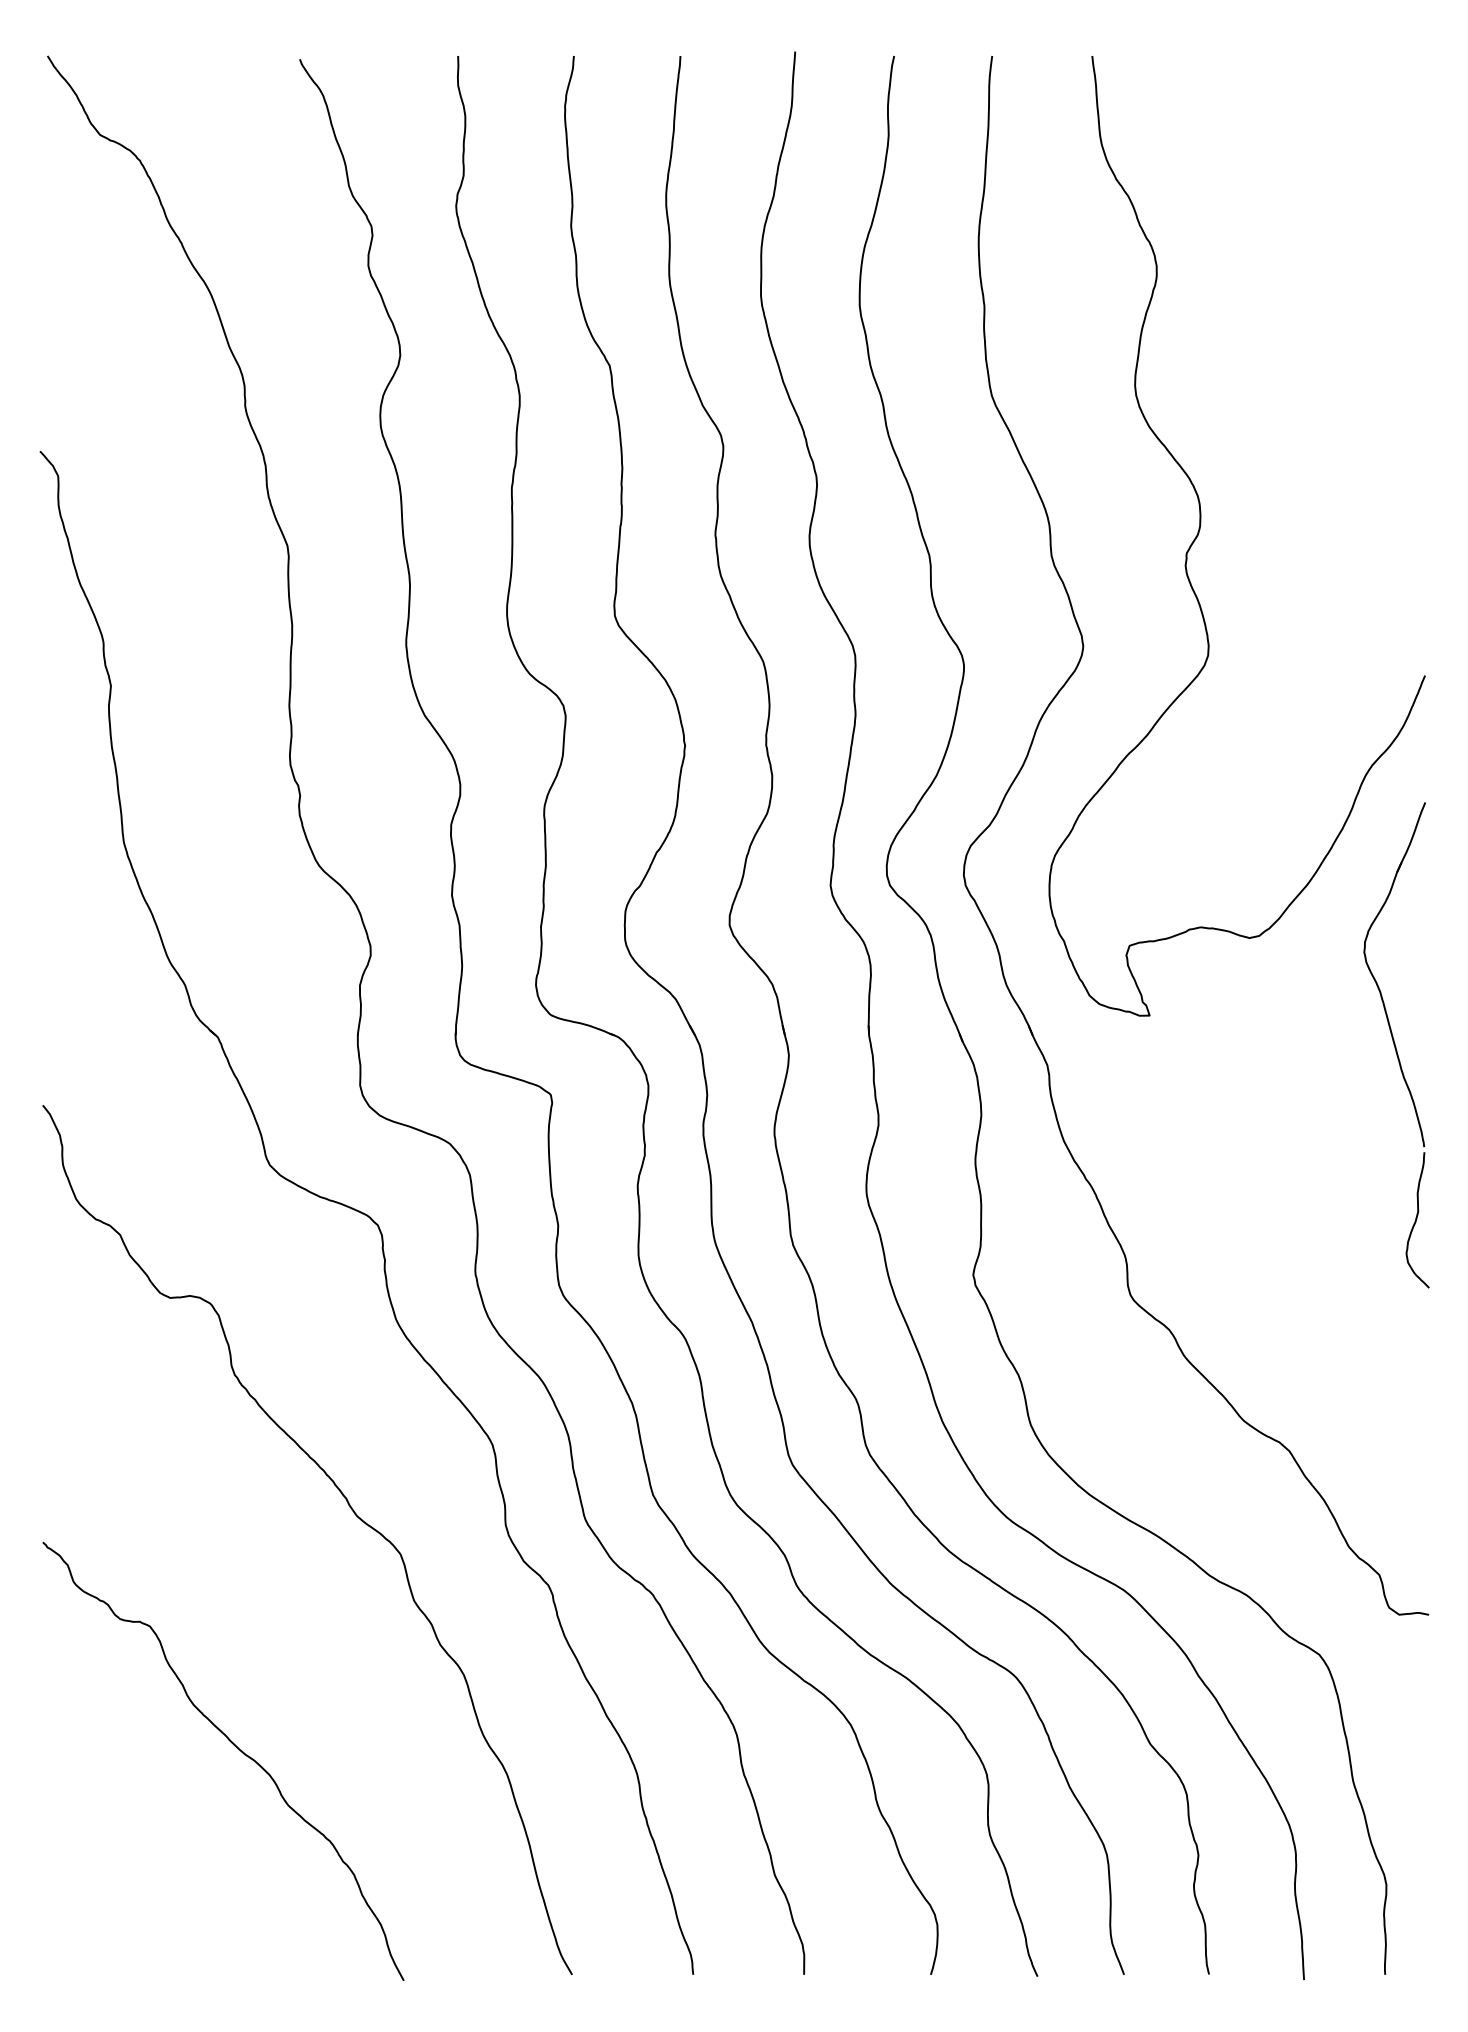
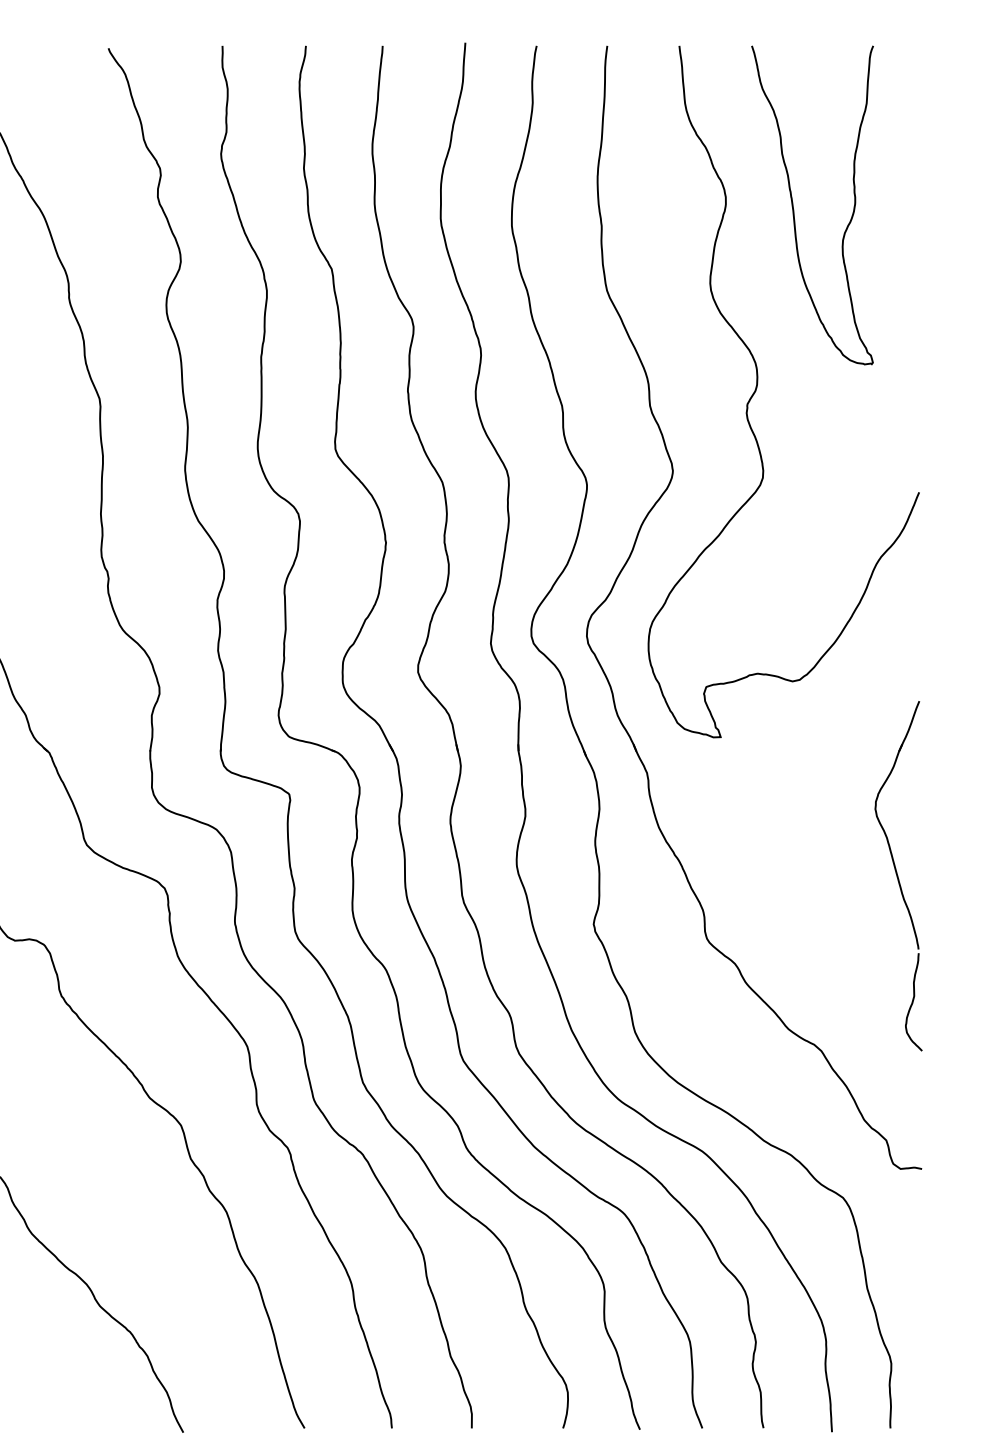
curve: (1251, 283) -> (794, 209), added
part: (1396, 1045) -> (898, 876), moved

